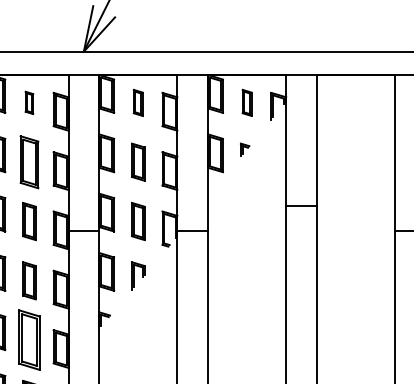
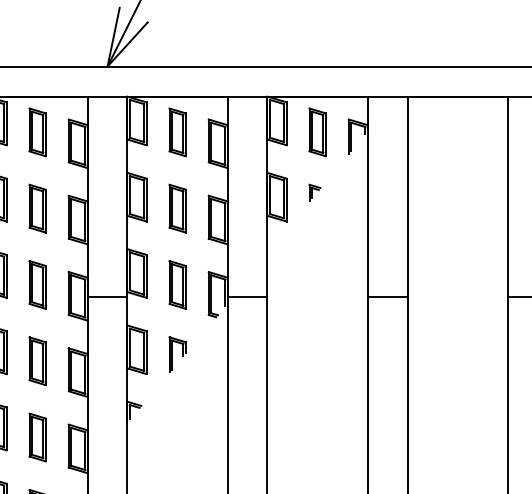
part: (29, 102) -> (37, 132), size x1.67
part: (138, 102) -> (177, 132), size x1.43
part: (247, 102) -> (317, 132), size x1.43
part: (29, 162) -> (37, 208), size x0.71
line: (301, 205) -> (387, 297), moved
part: (29, 340) -> (37, 437), size x0.62

